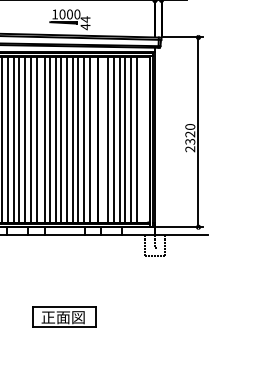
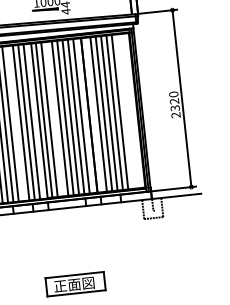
line: (19, 139) -> (15, 123), removed
line: (61, 139) -> (54, 118), removed
line: (136, 139) -> (124, 111), removed

